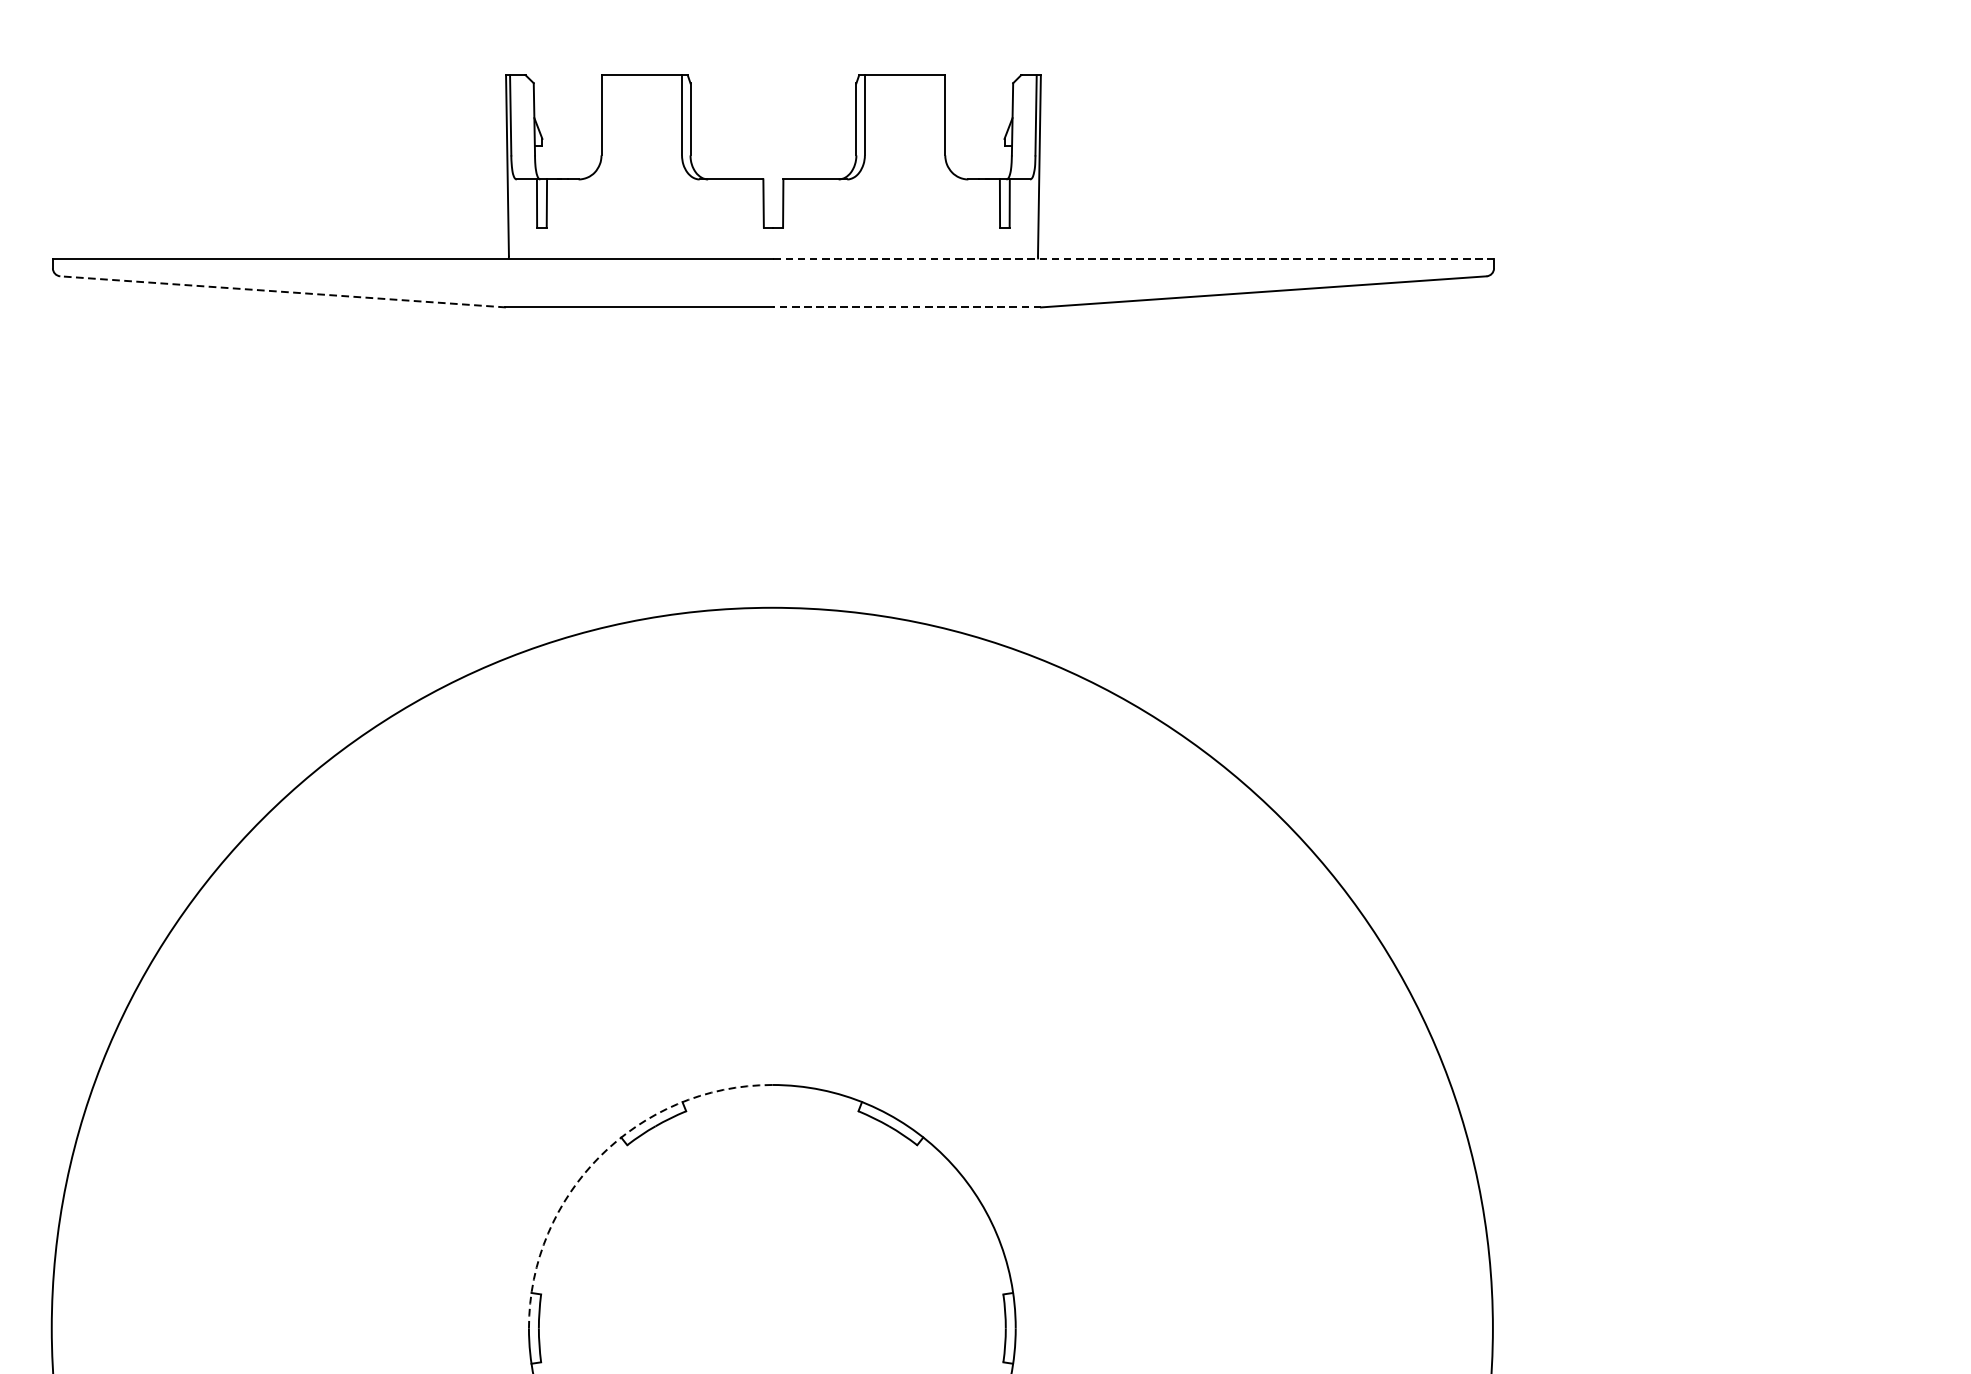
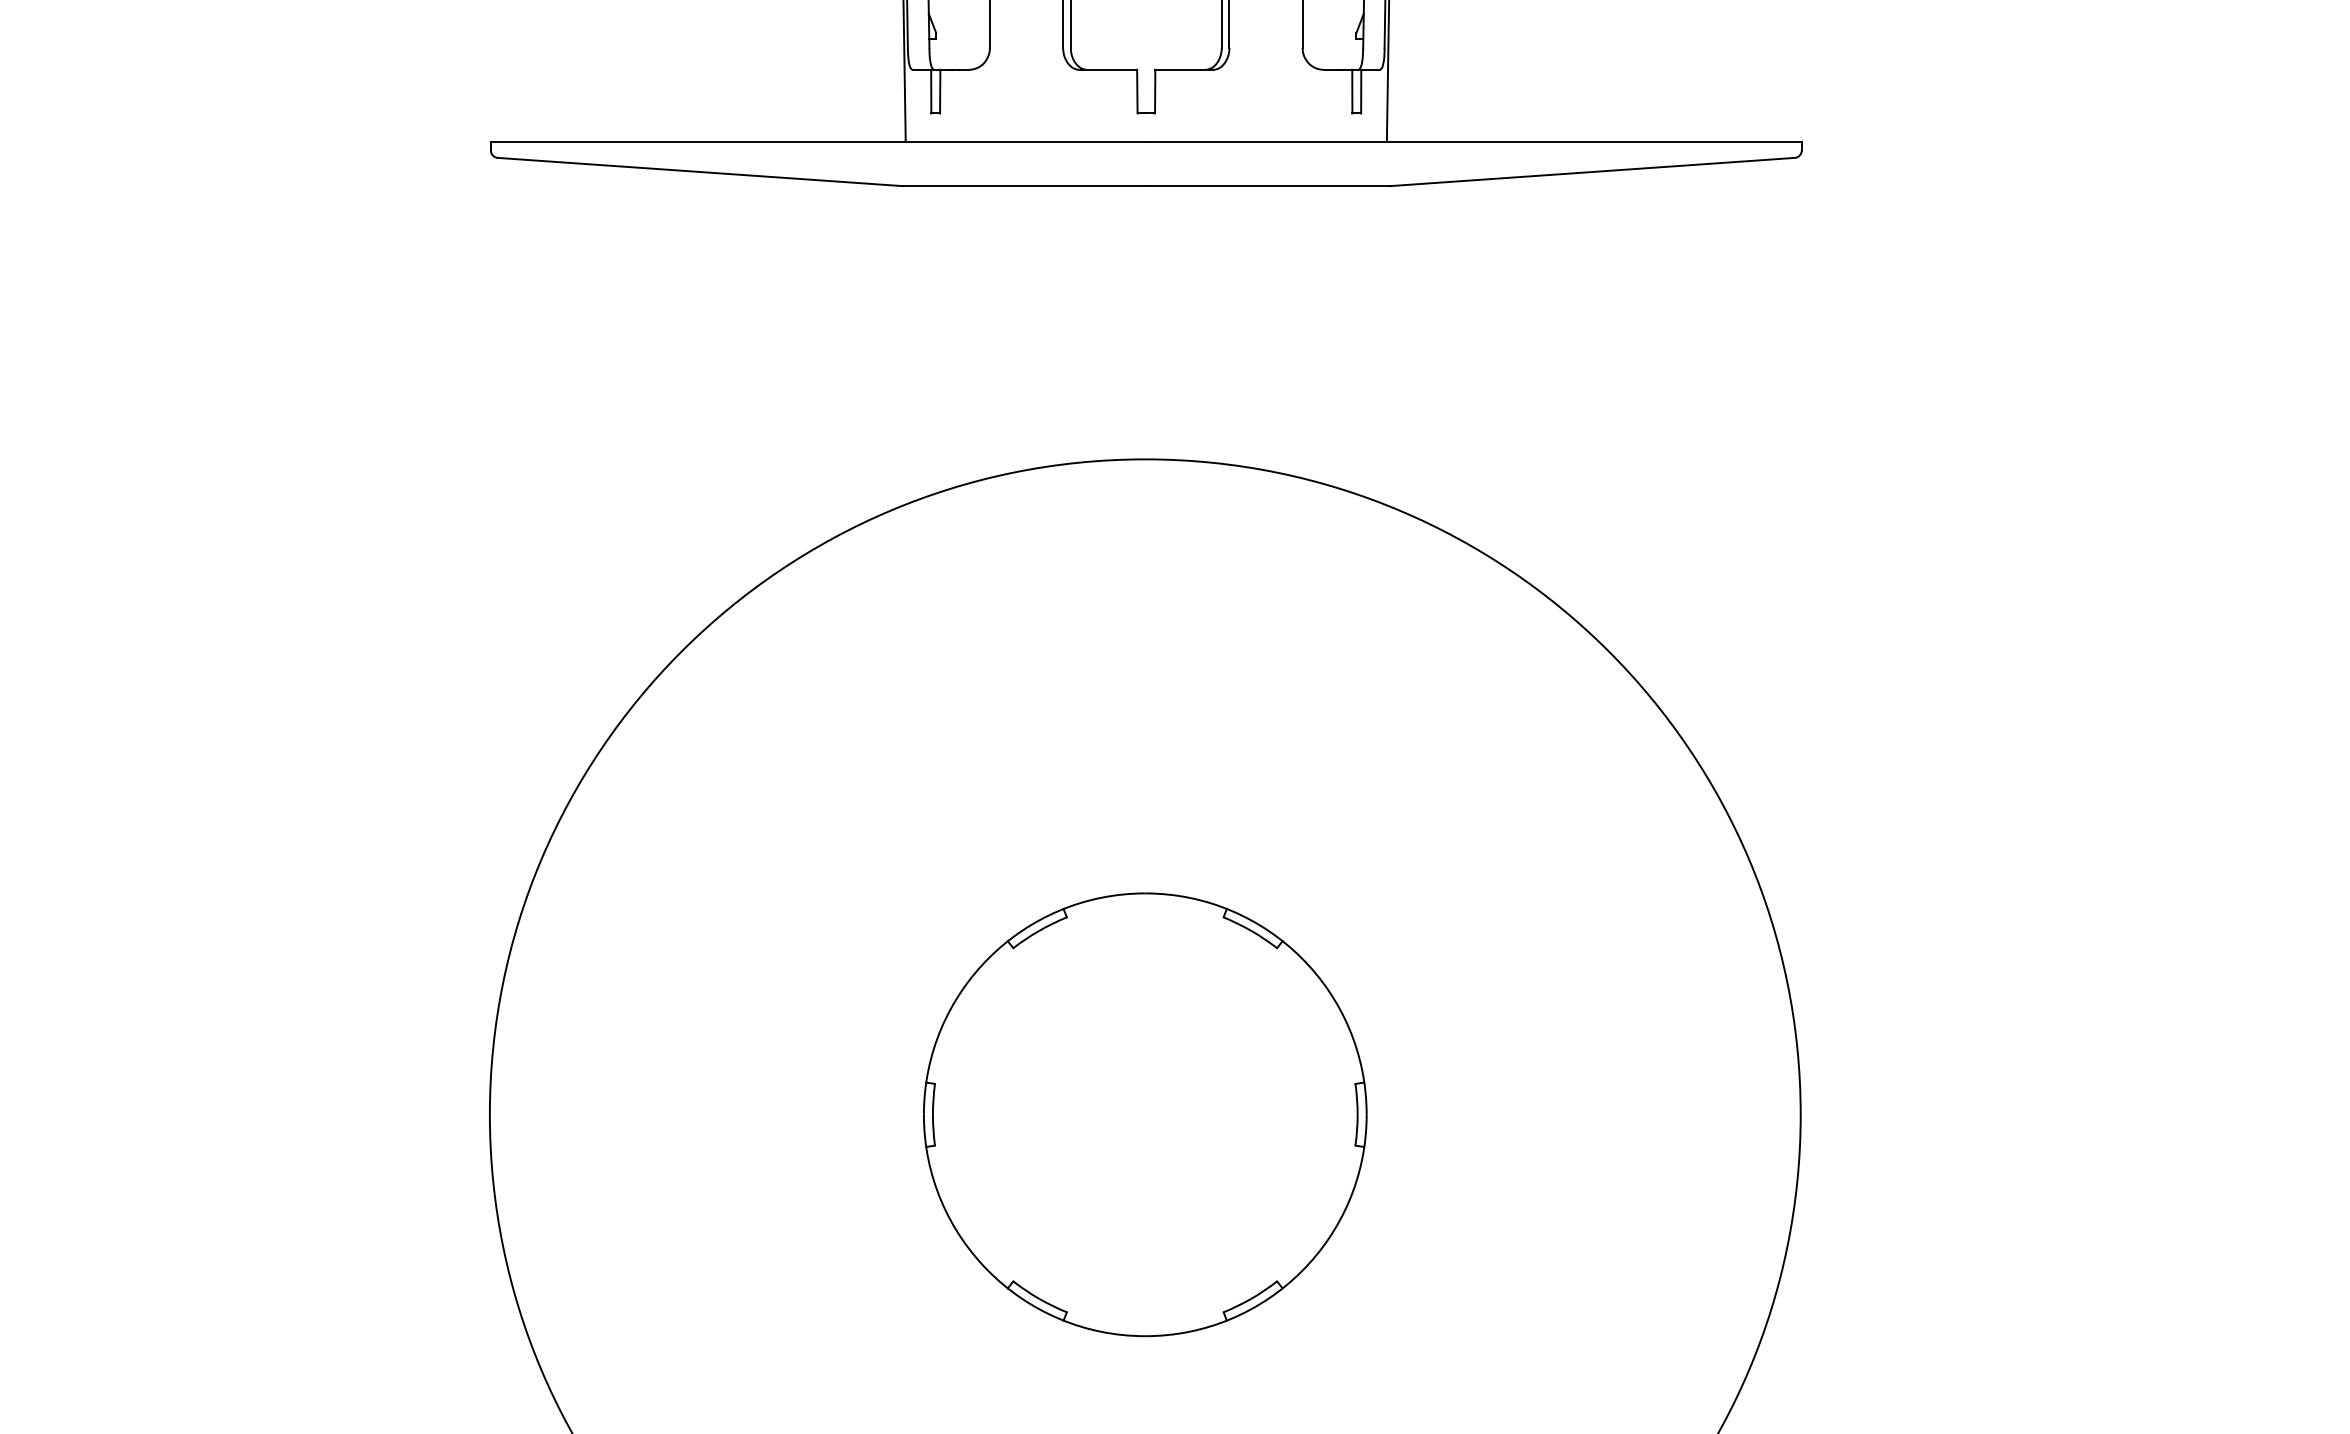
line: (1134, 259) -> (1474, 142), dashed -> solid
line: (282, 291) -> (699, 171), dashed -> solid
line: (907, 307) -> (1268, 186), dashed -> solid
arc: (599, 1156) -> (988, 958), dashed -> solid

